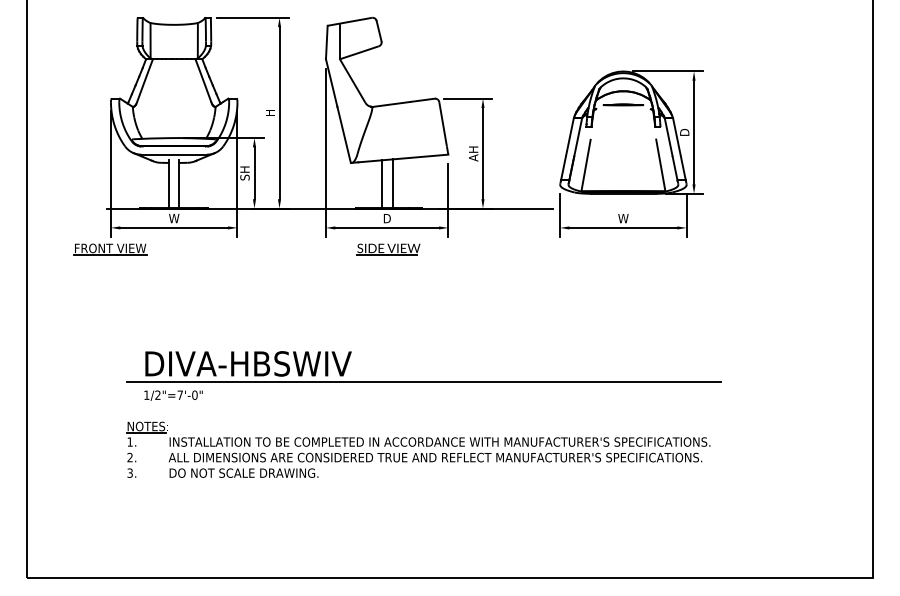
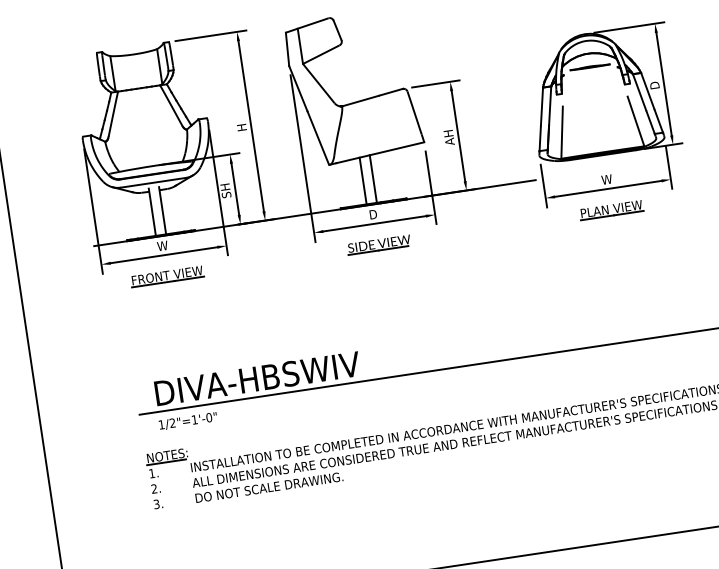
part: (110, 249) -> (167, 276), moved
part: (623, 249) -> (611, 210), added
text: (179, 394) -> (193, 419), 1/2"=7'-0" -> 1/2"=1'-0"

